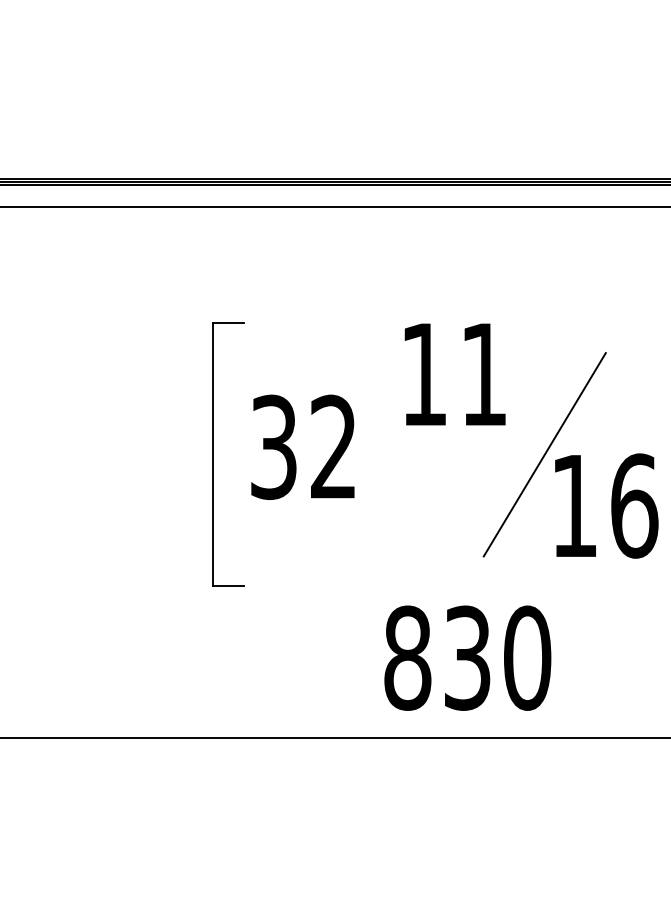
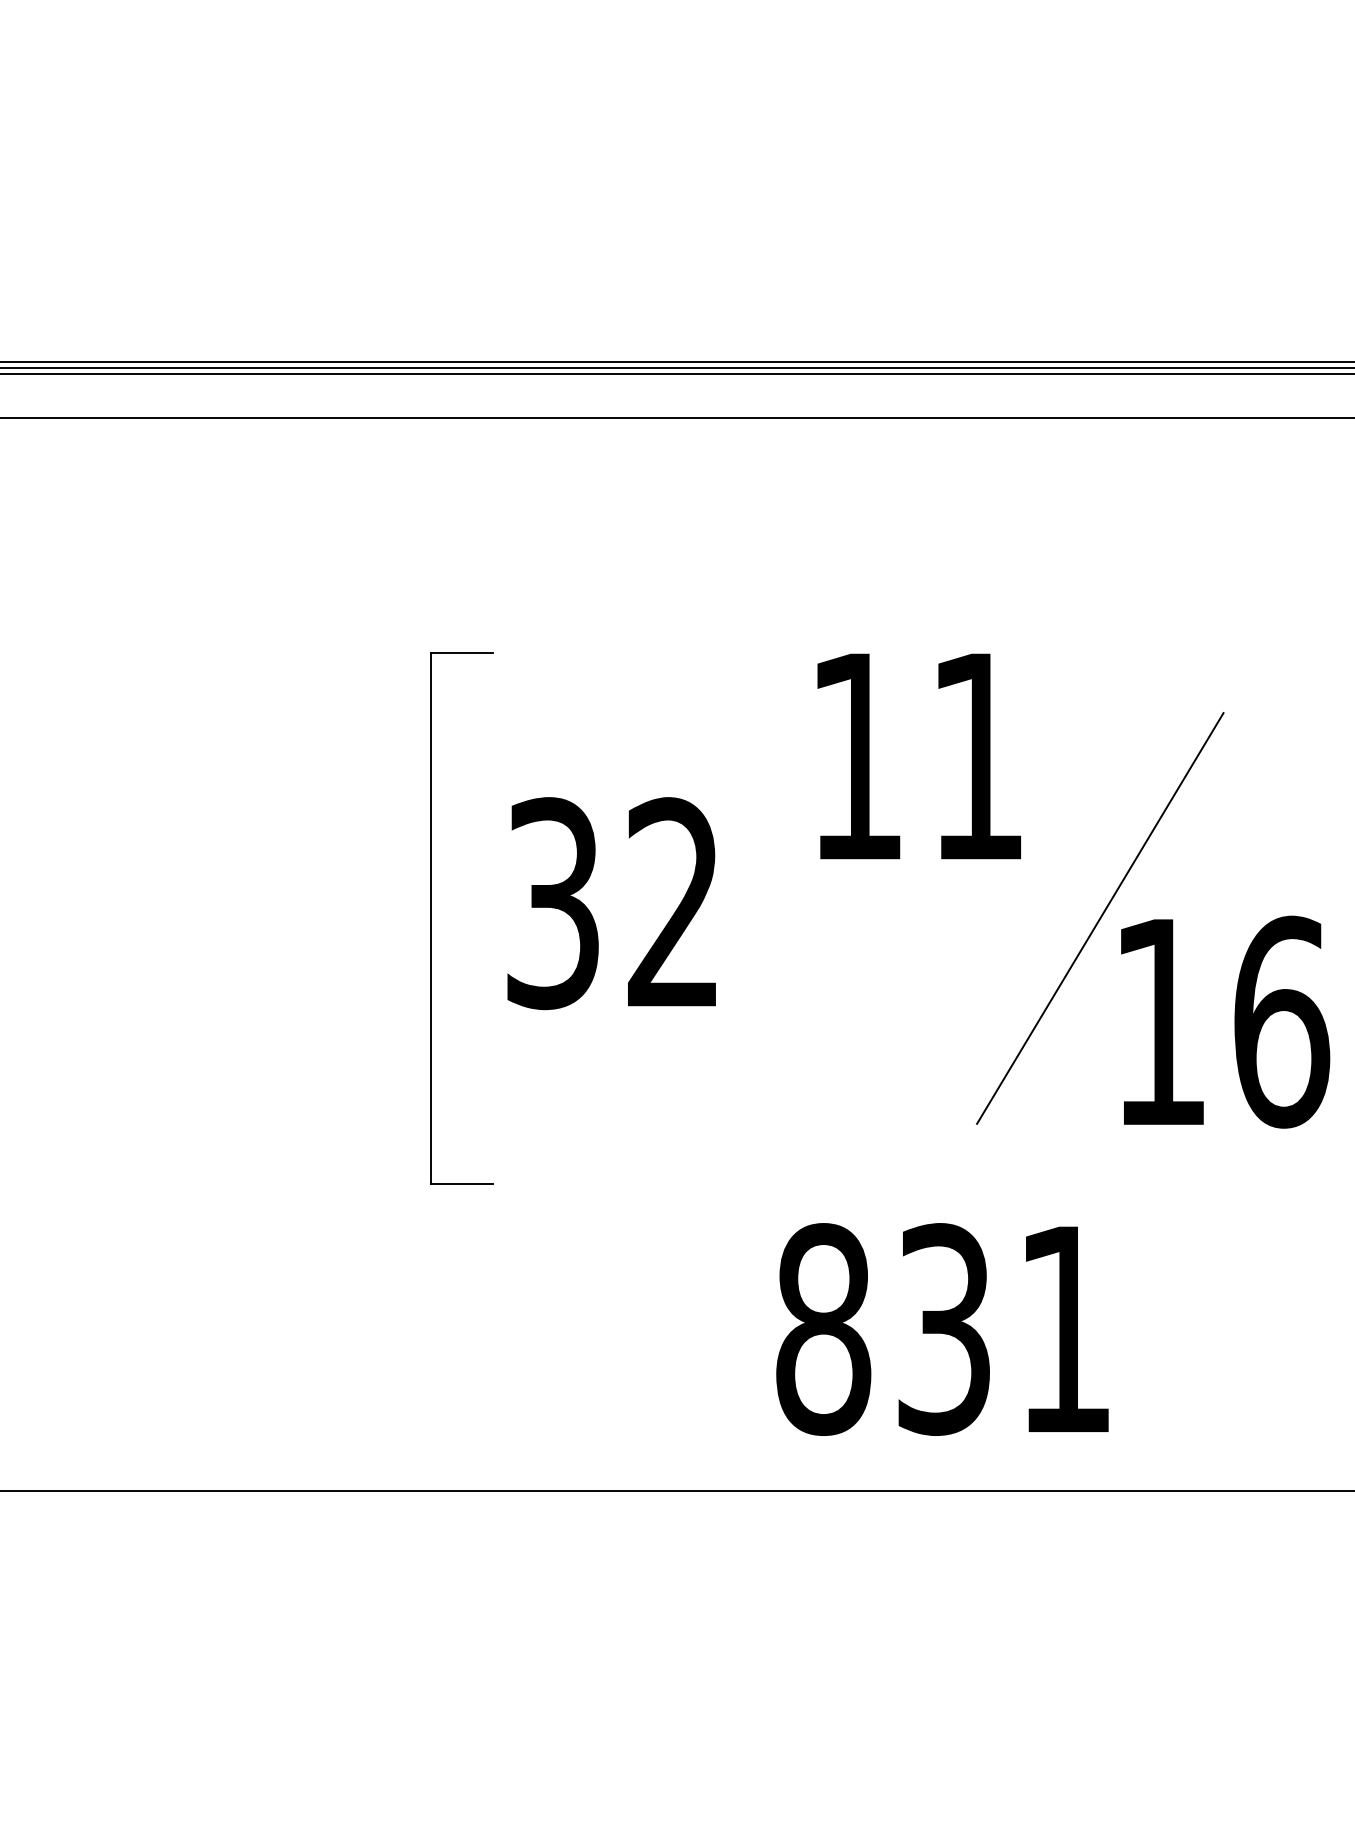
text: (527, 657) -> (1065, 1328), 830 -> 831

